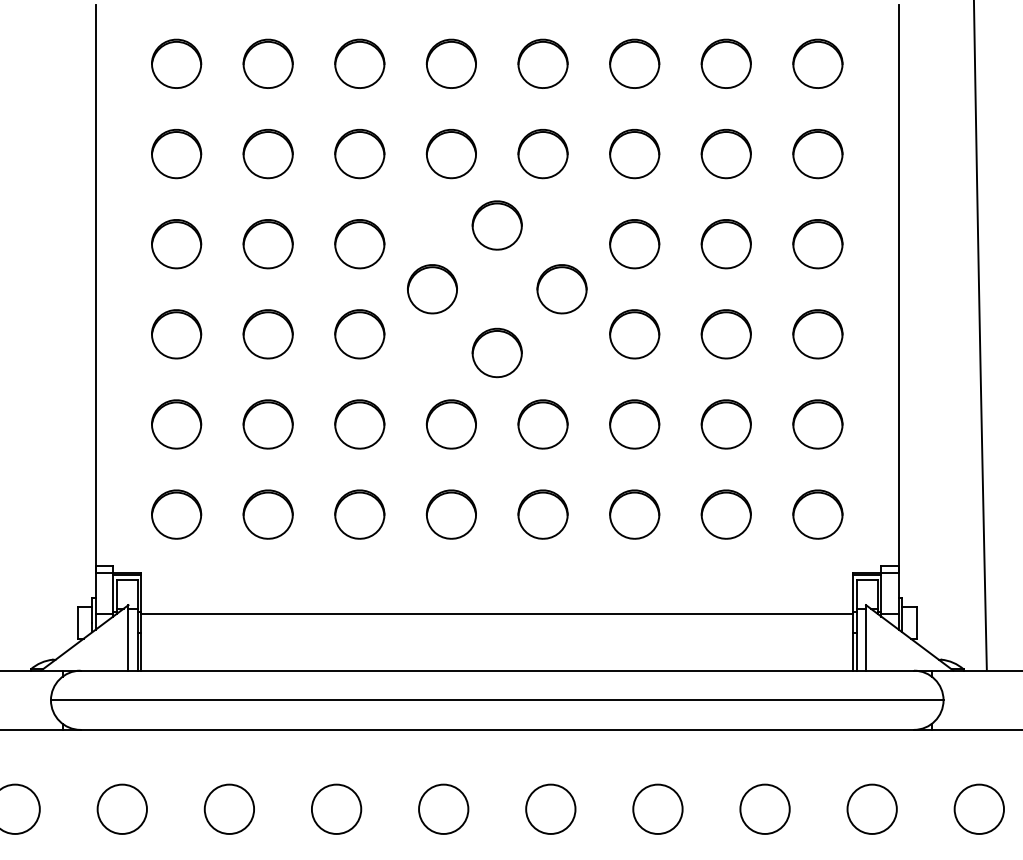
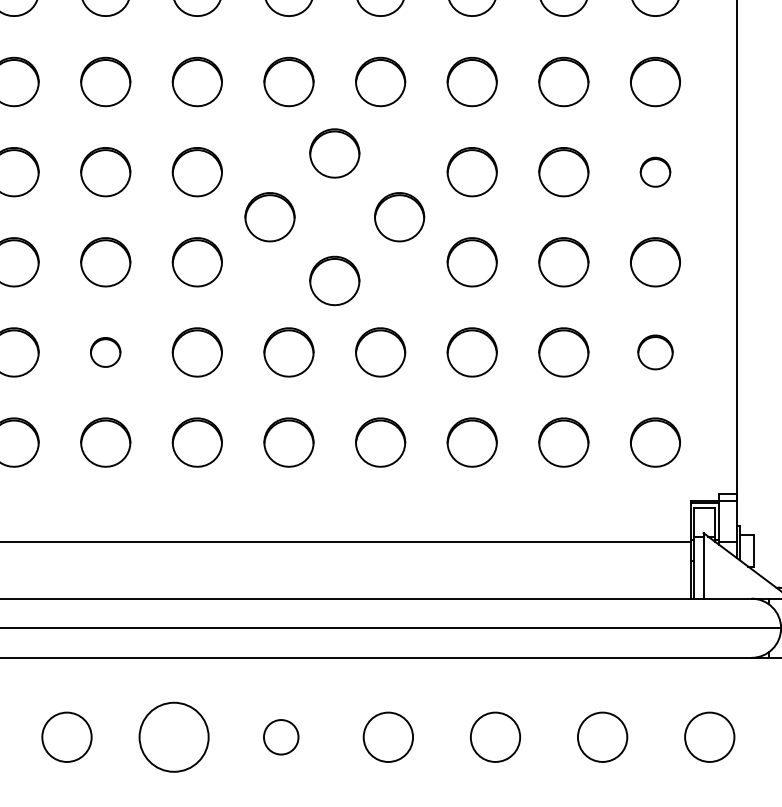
part: (817, 244) -> (655, 172), size x0.6
part: (267, 424) -> (105, 352), size x0.6
part: (817, 424) -> (655, 352), size x0.7
circle: (336, 808) -> (174, 736), size x1.4
circle: (443, 808) -> (281, 736), size x0.7

